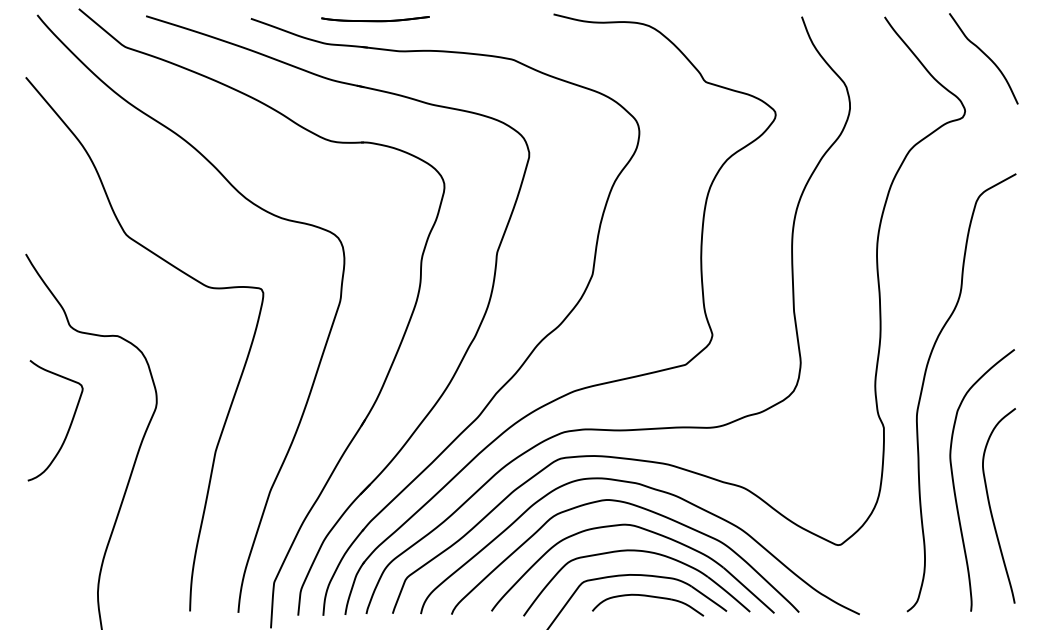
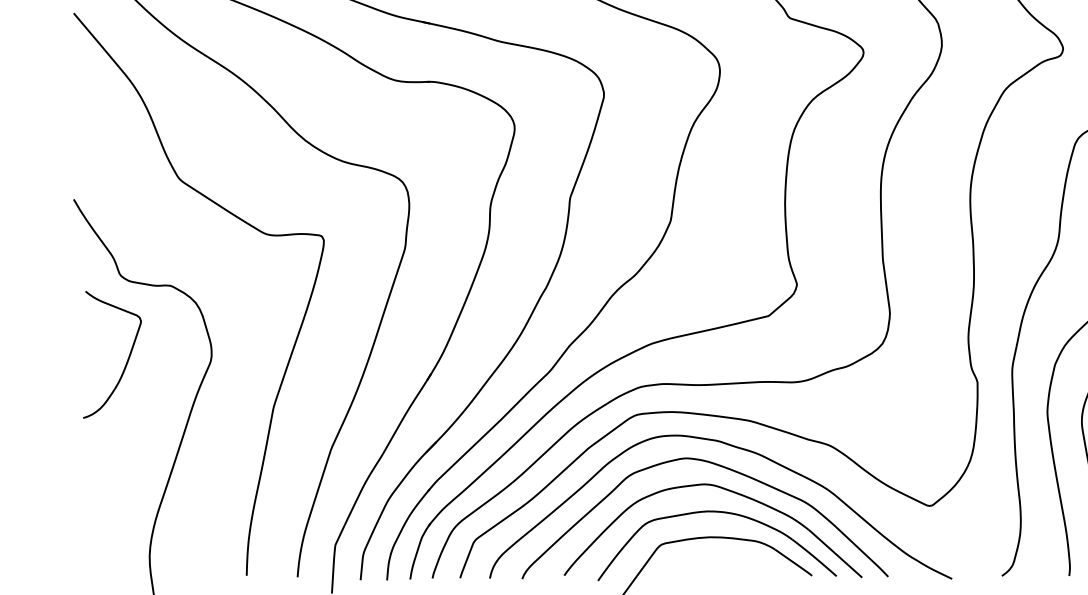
curve: (68, 427) -> (126, 362), moved
part: (649, 597) -> (730, 561), removed

